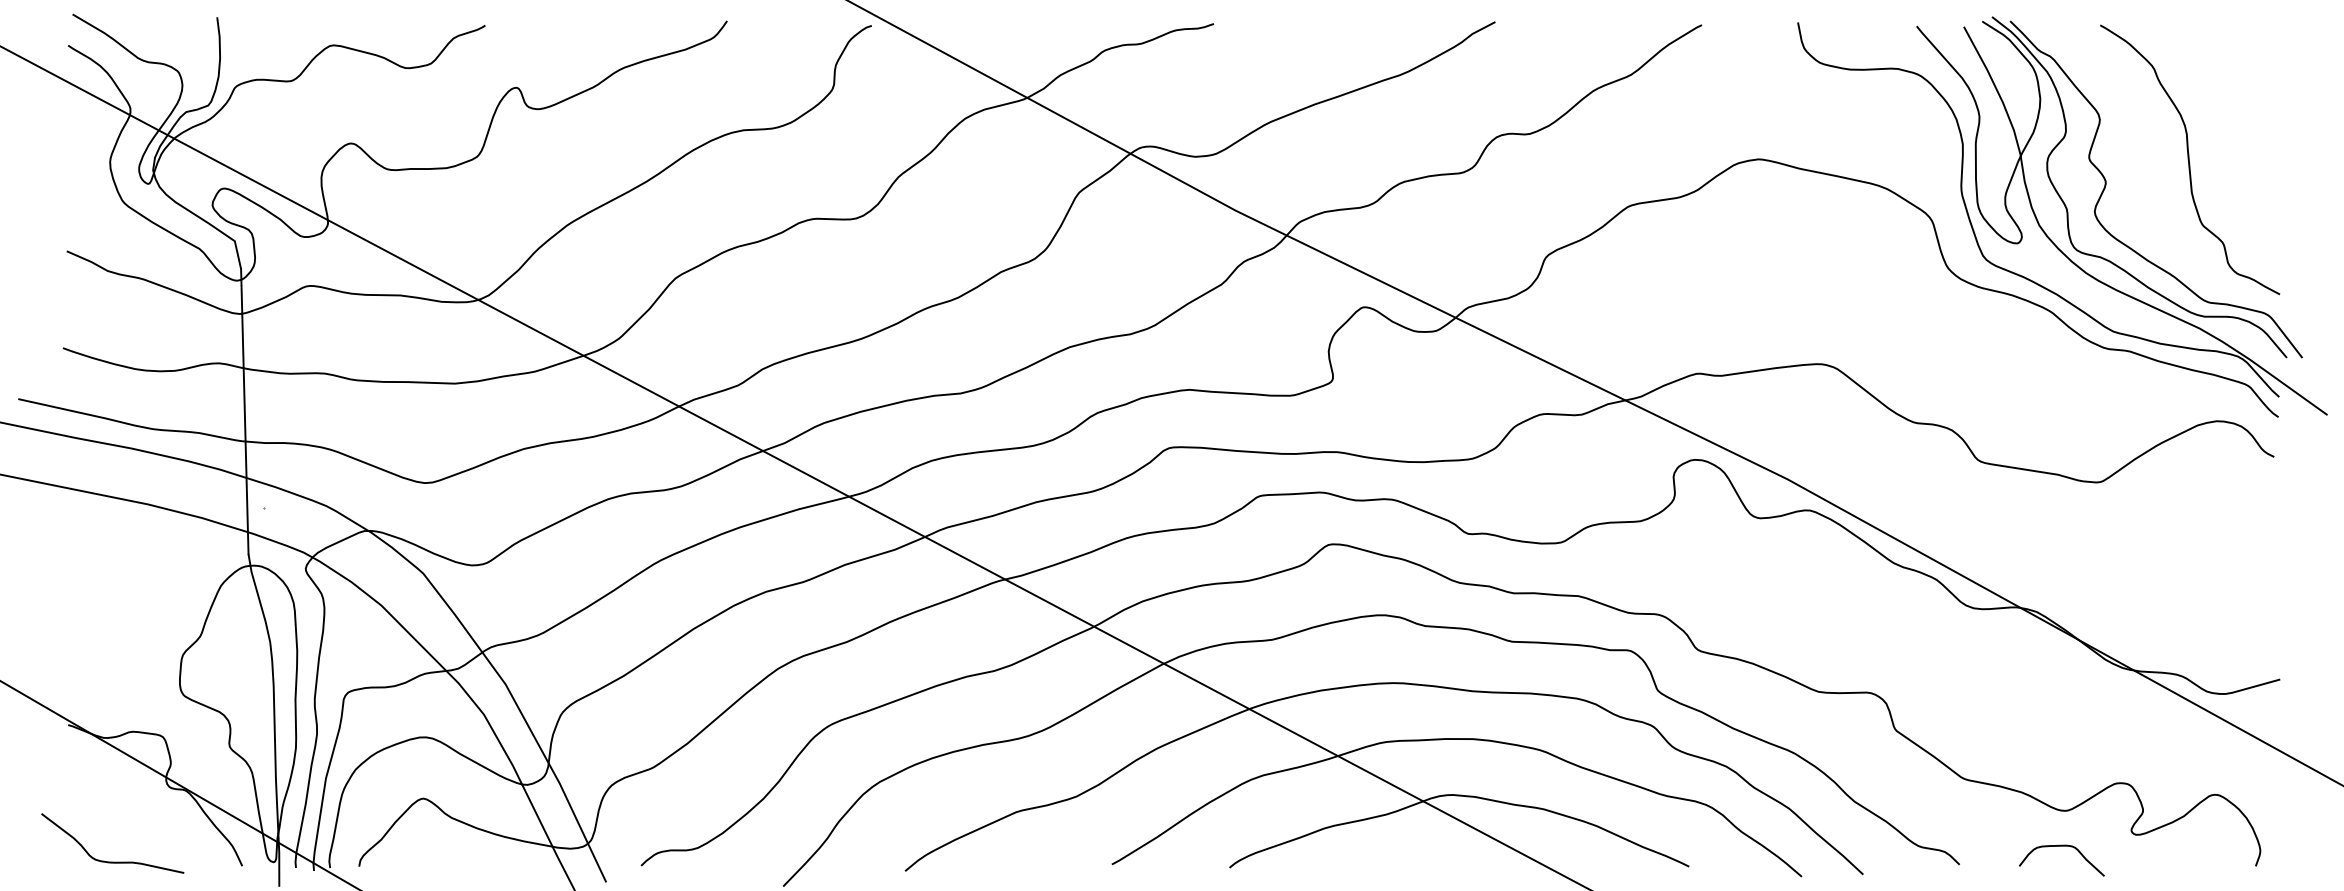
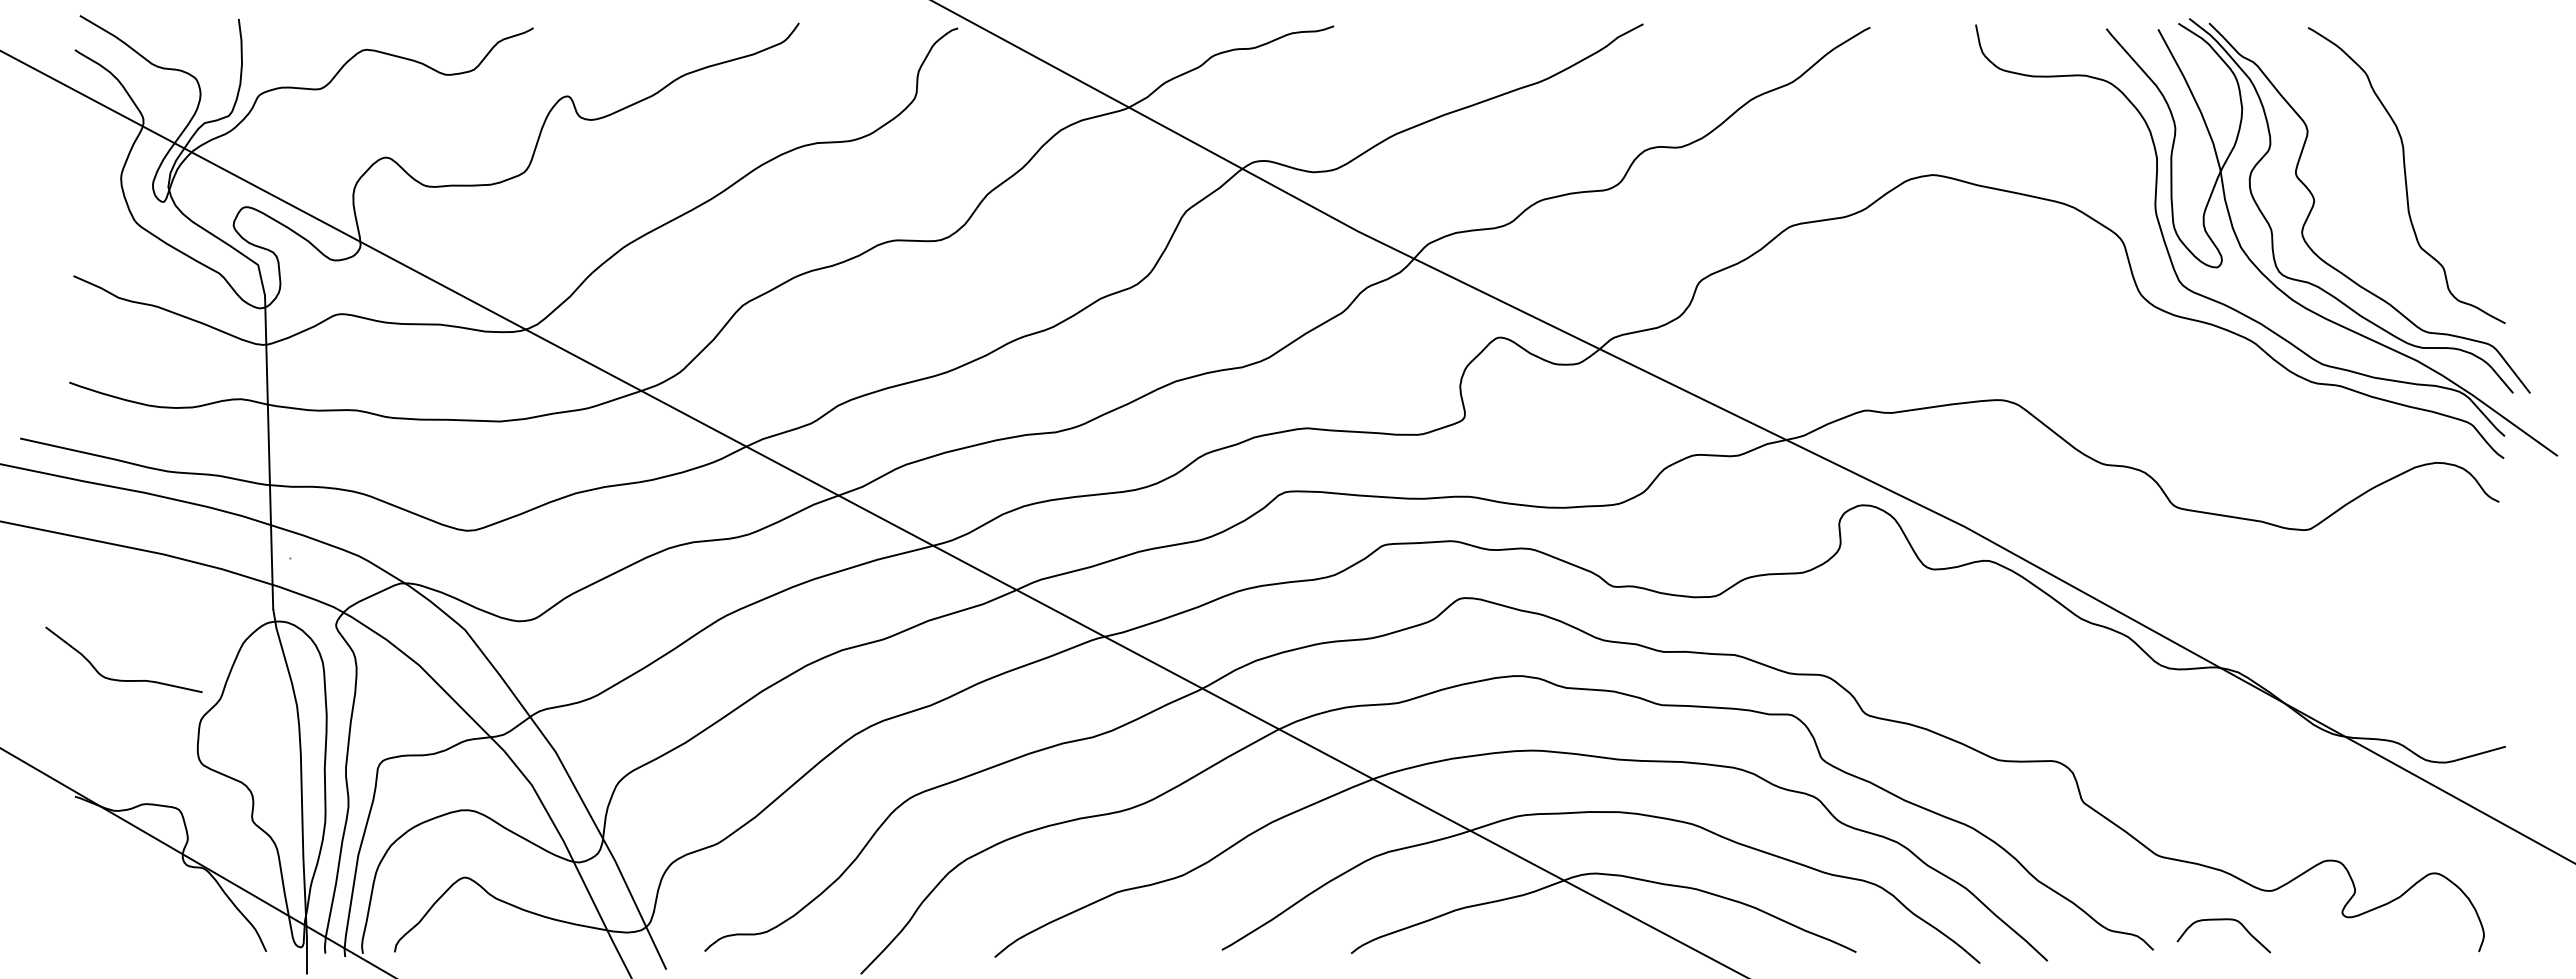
curve: (2061, 846) -> (2223, 920), moved
curve: (111, 861) -> (122, 679), moved

